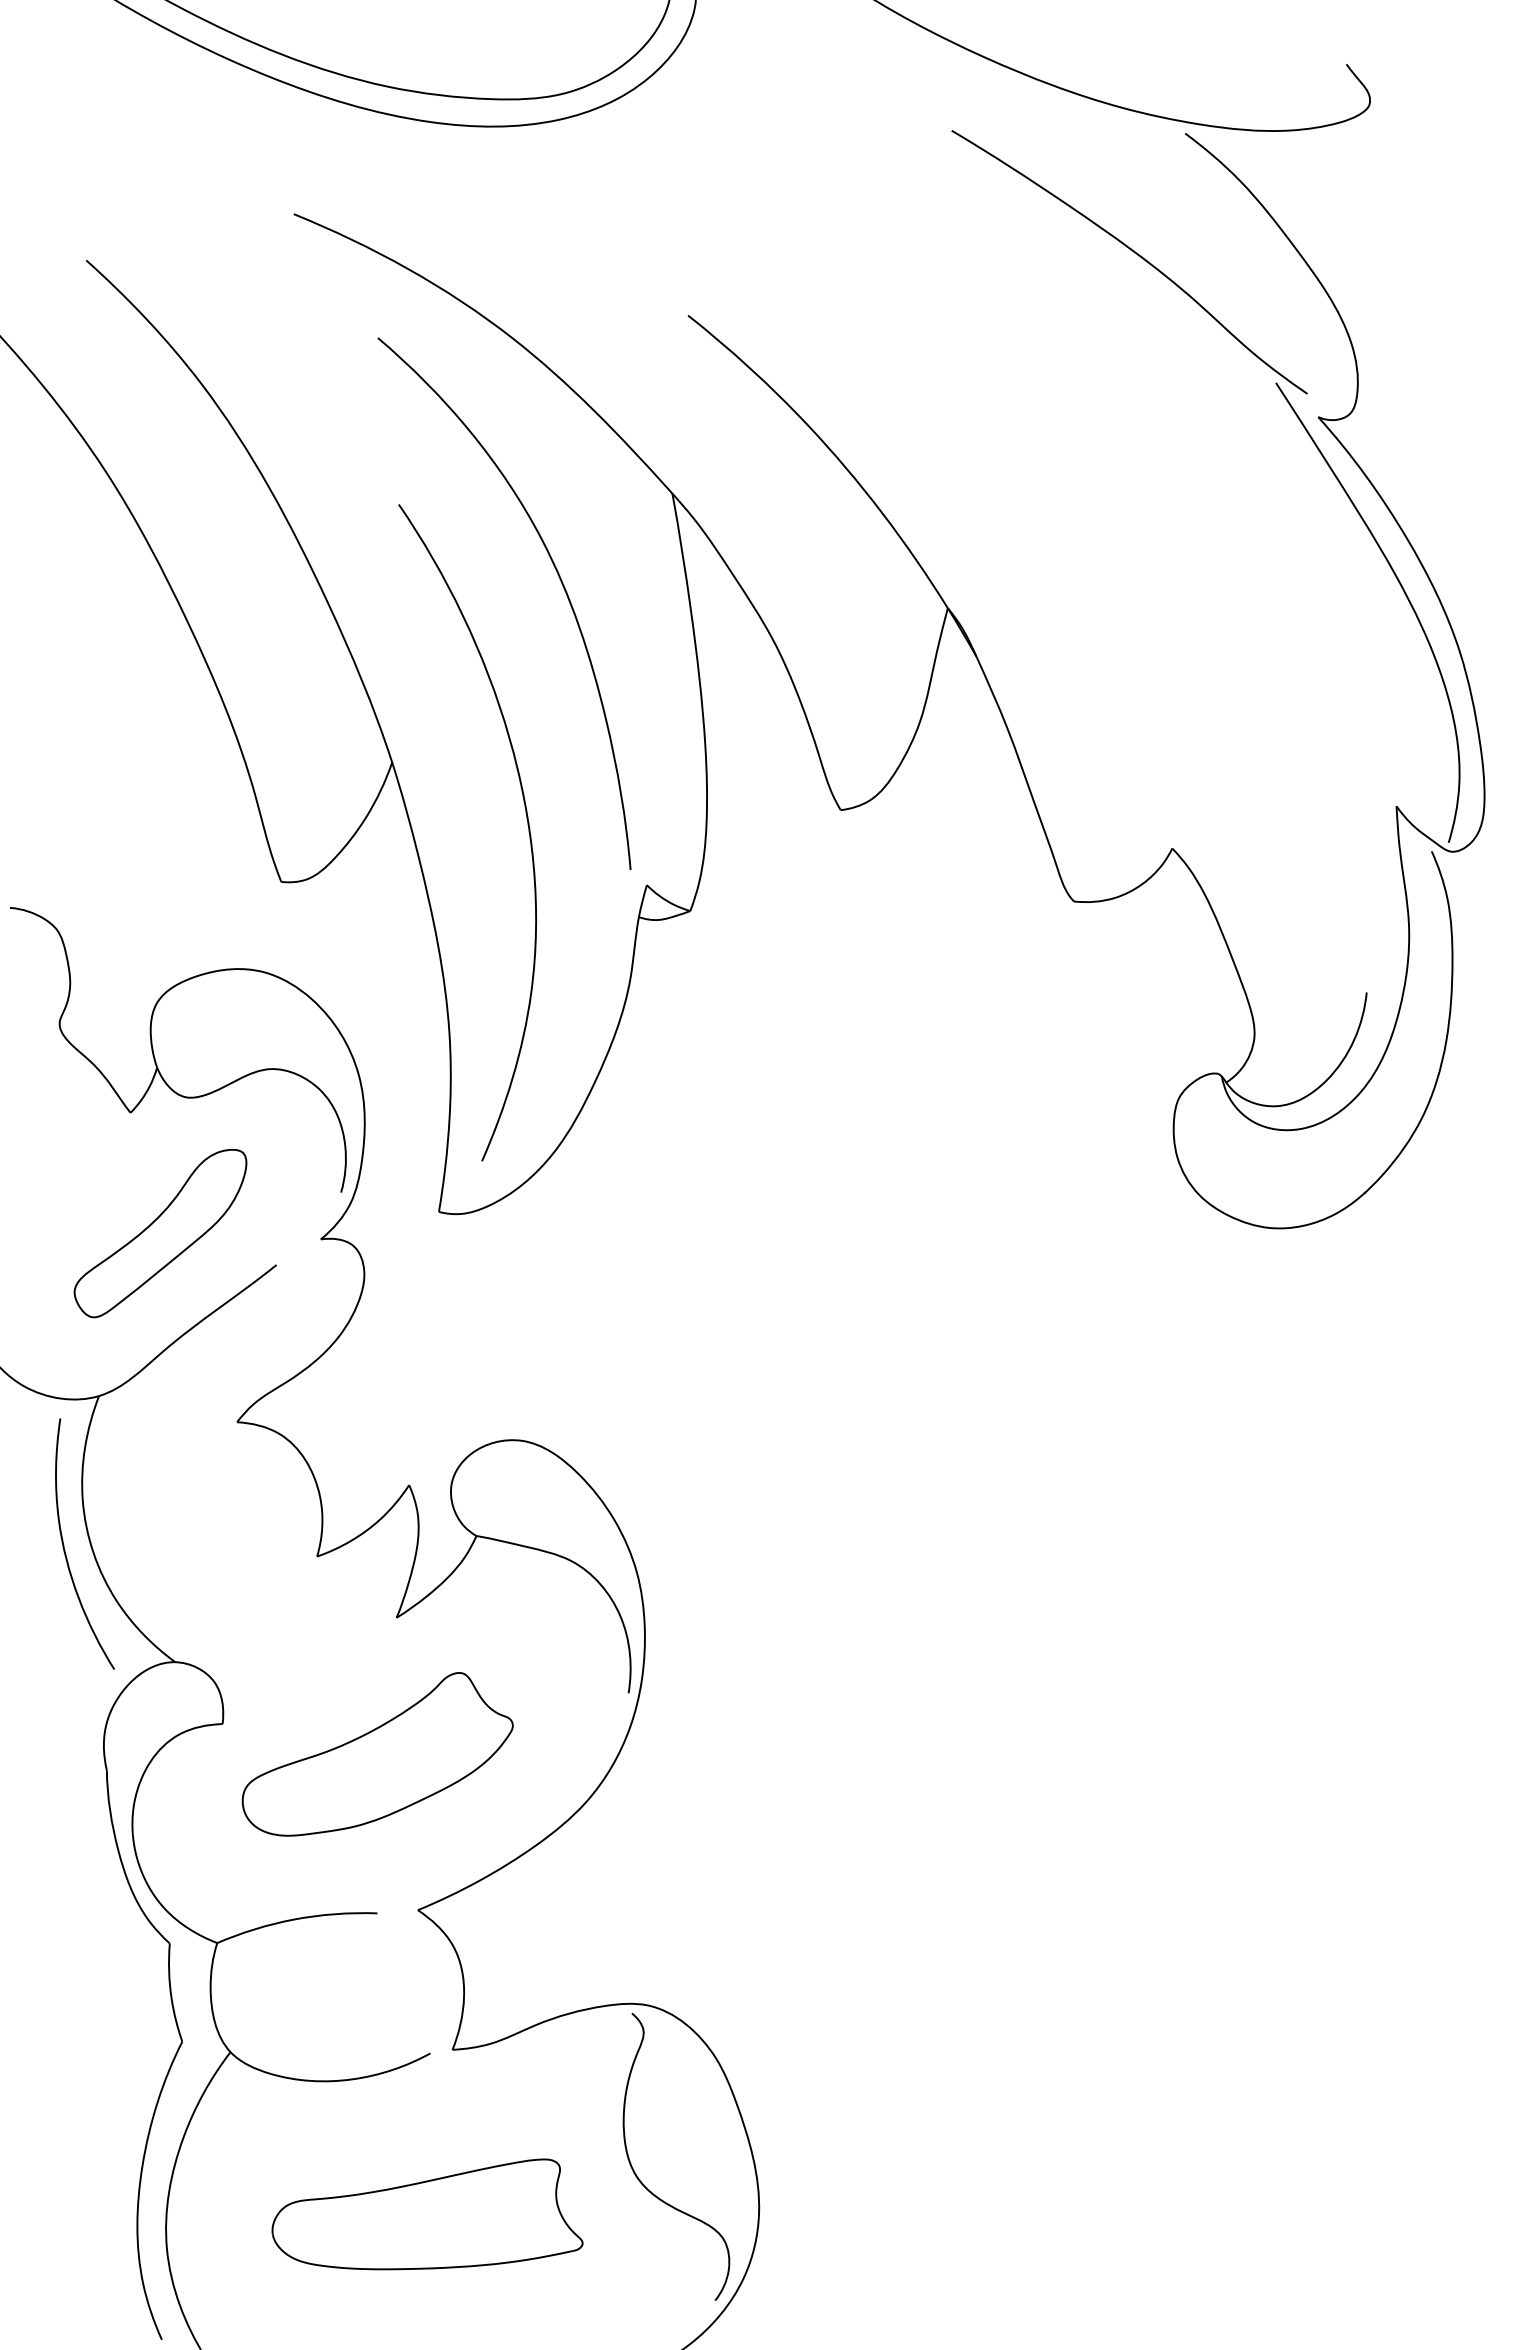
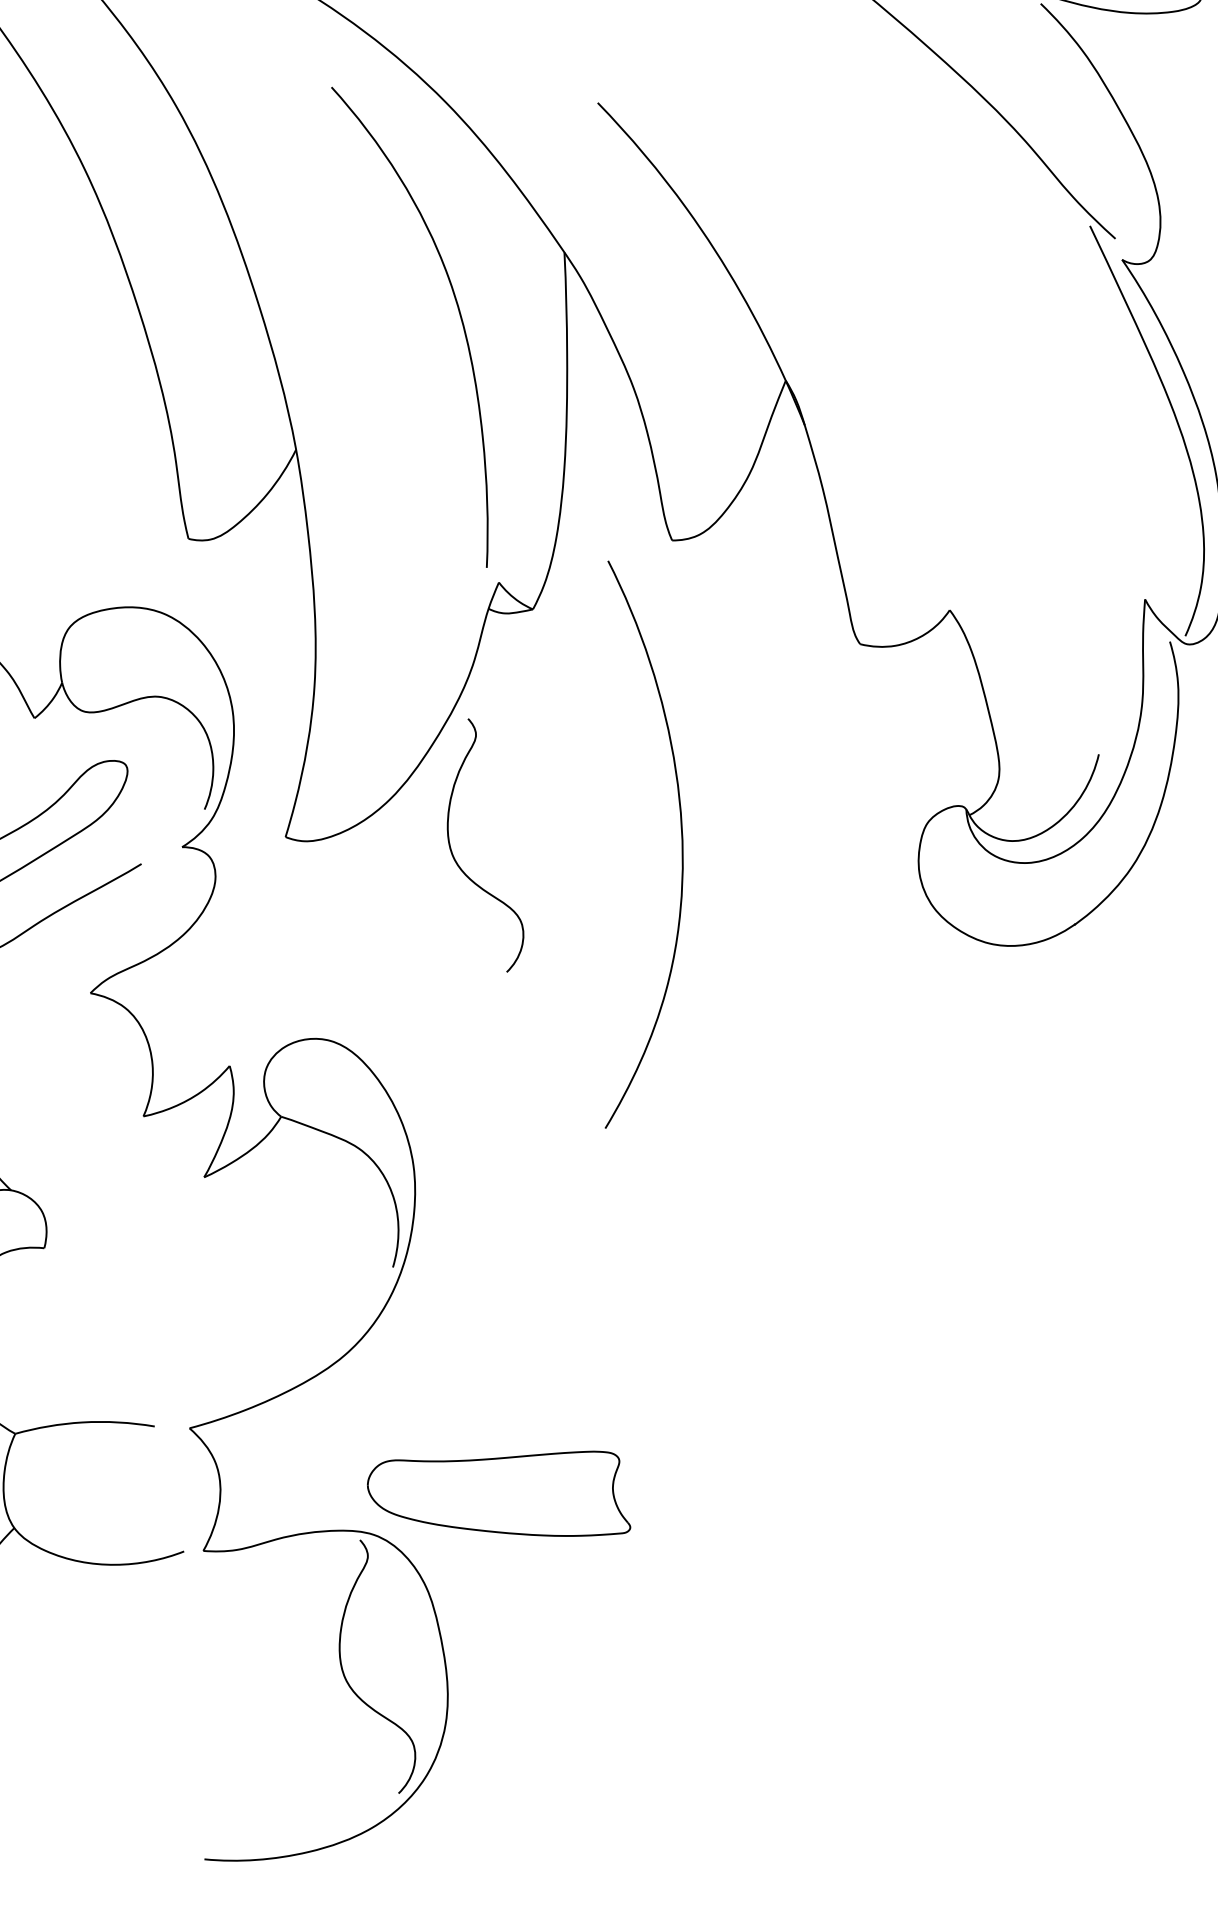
curve: (527, 825) -> (681, 848), moved
curve: (645, 1219) -> (460, 866), added
part: (377, 1754) -> (172, 1291), removed
part: (427, 2214) -> (501, 1486), moved

